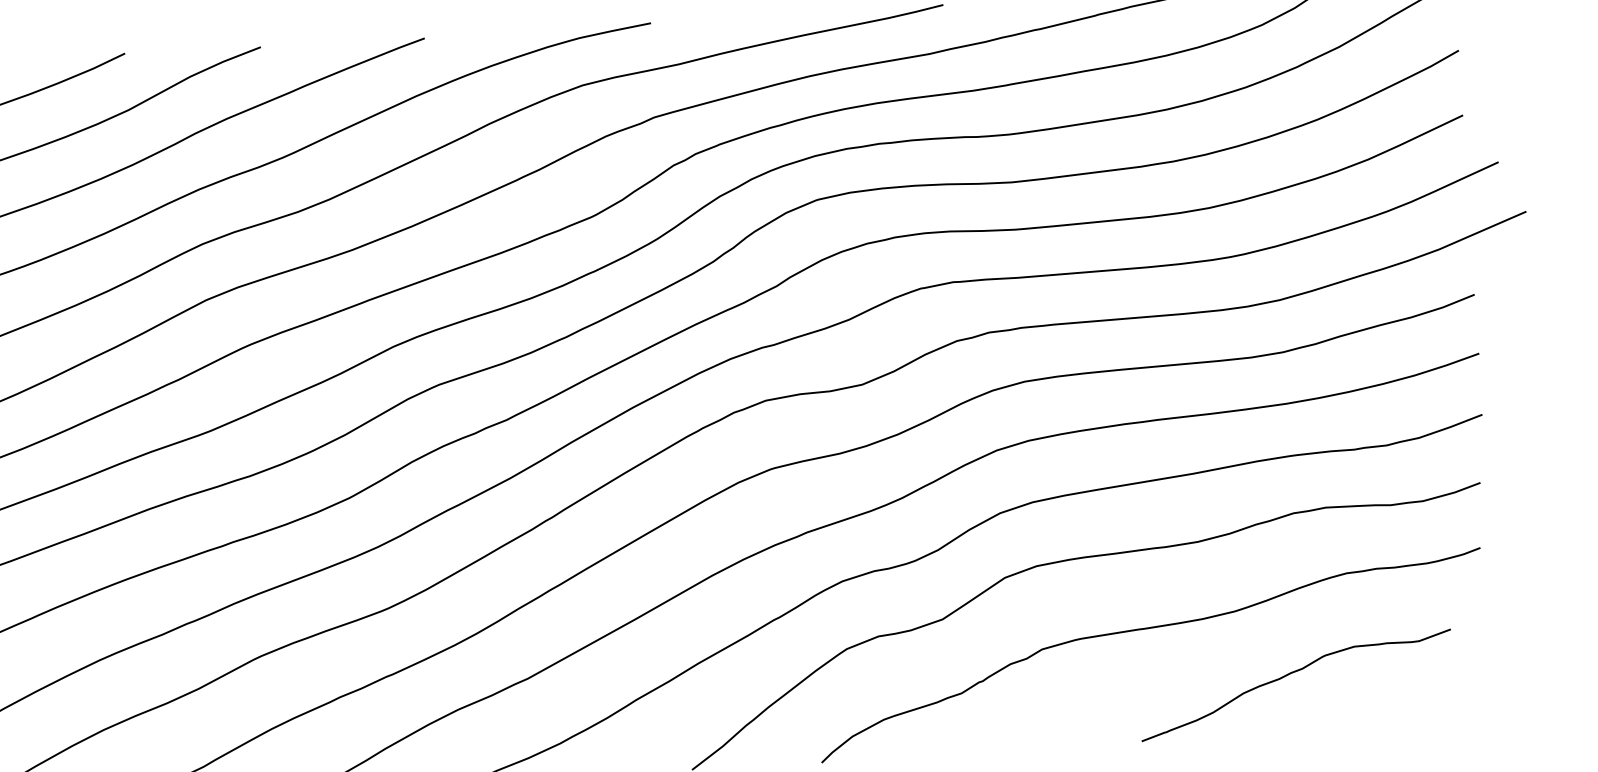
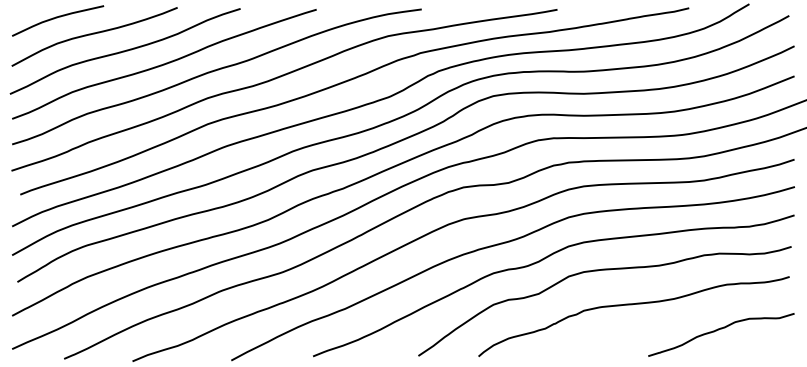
curve: (1295, 673) -> (721, 329), moved

